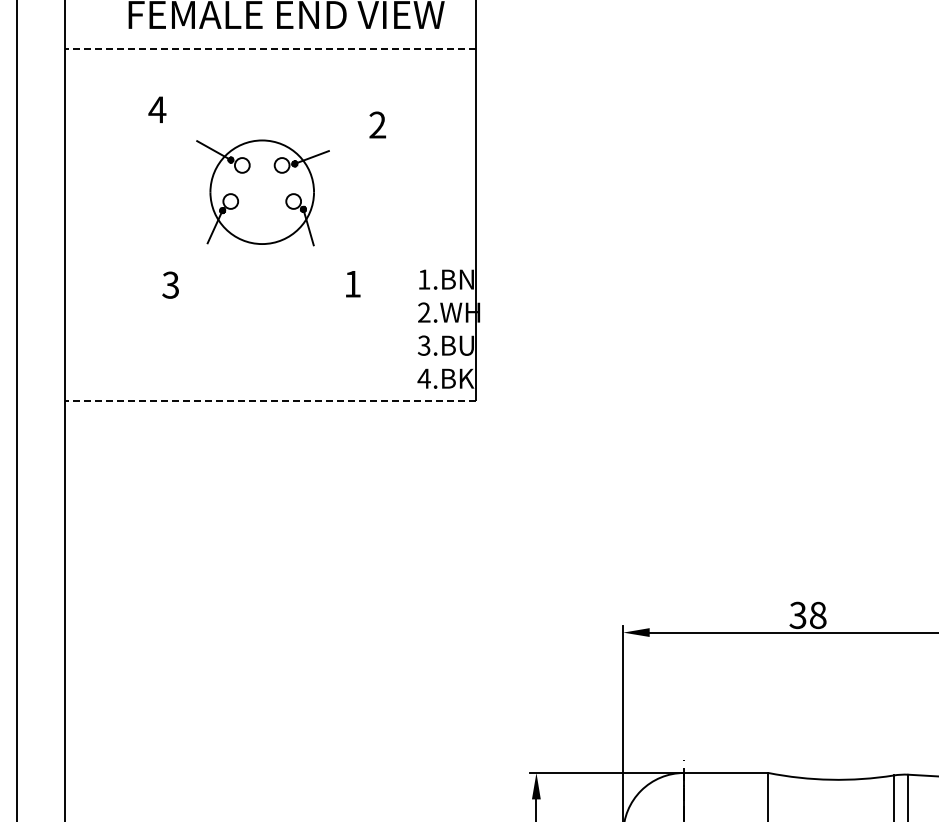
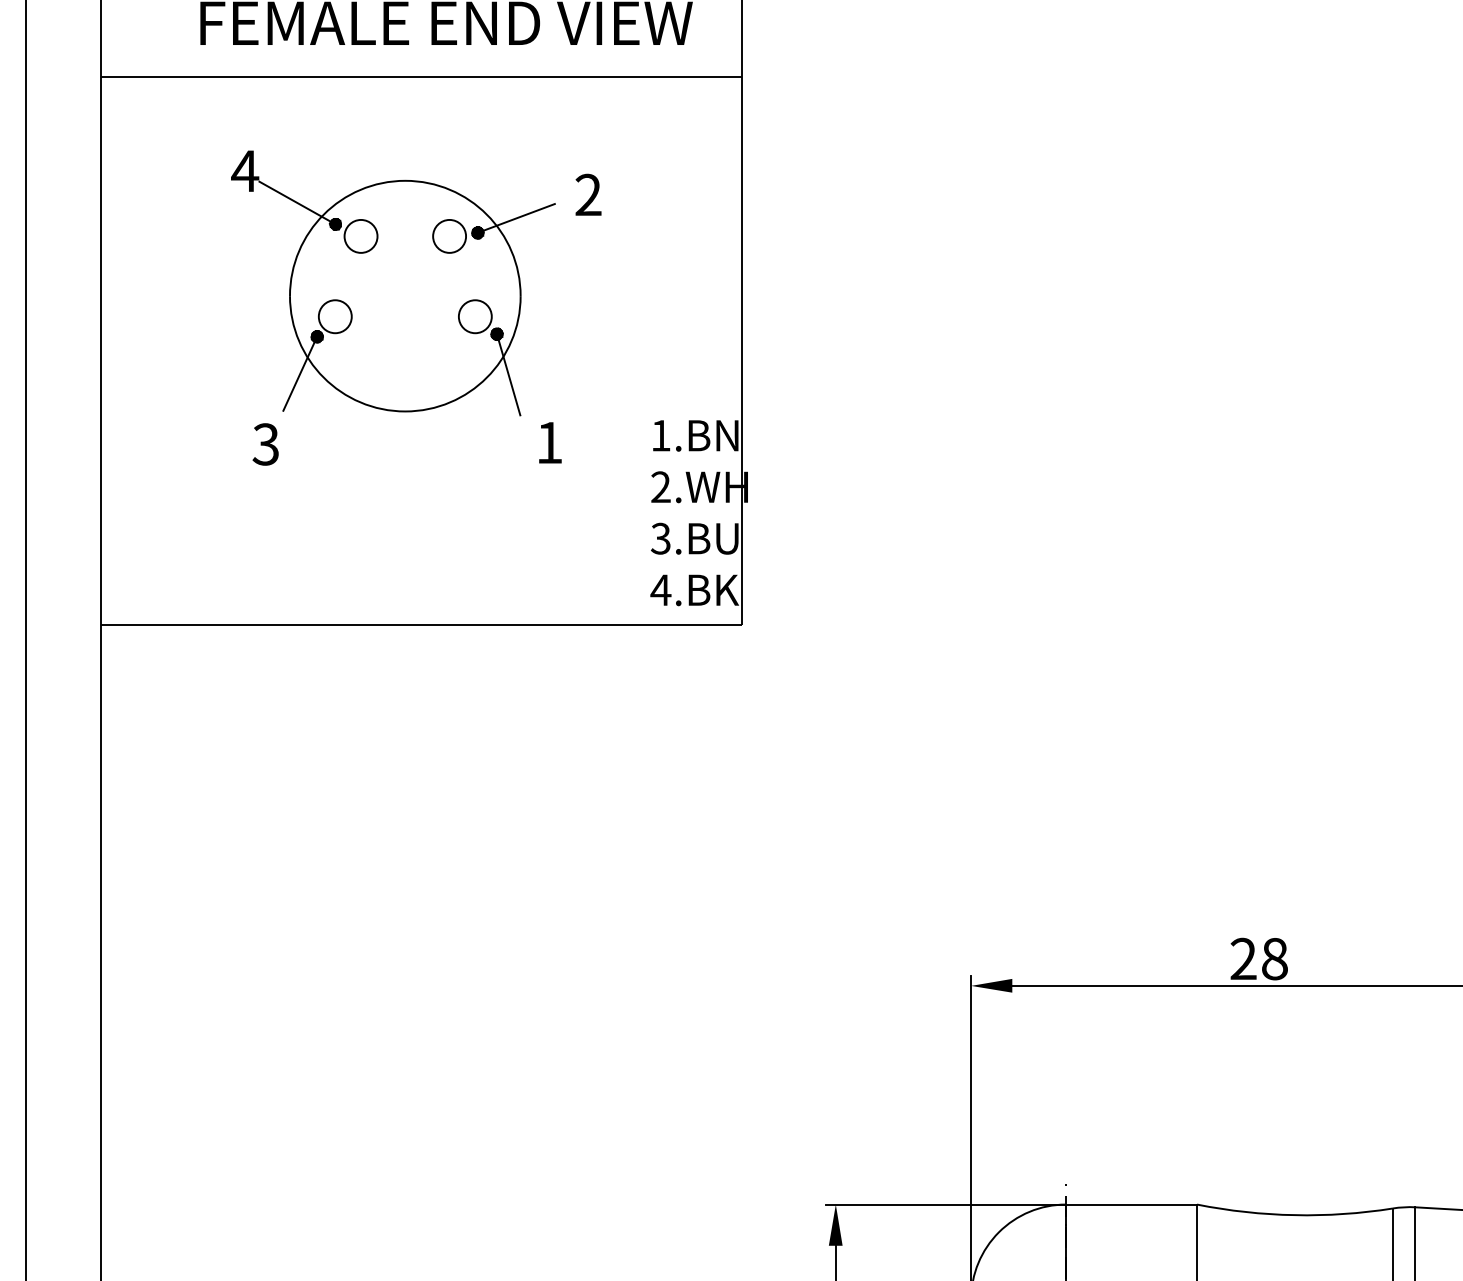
line: (270, 49) -> (421, 77), dashed -> solid
part: (266, 197) -> (415, 307), size x1.43
line: (270, 400) -> (421, 624), dashed -> solid
text: (797, 615) -> (1242, 959), 38 -> 28

